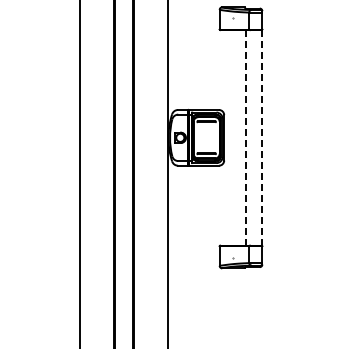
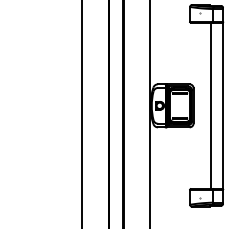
line: (246, 137) -> (210, 105), dashed -> solid
line: (261, 137) -> (222, 105), dashed -> solid

